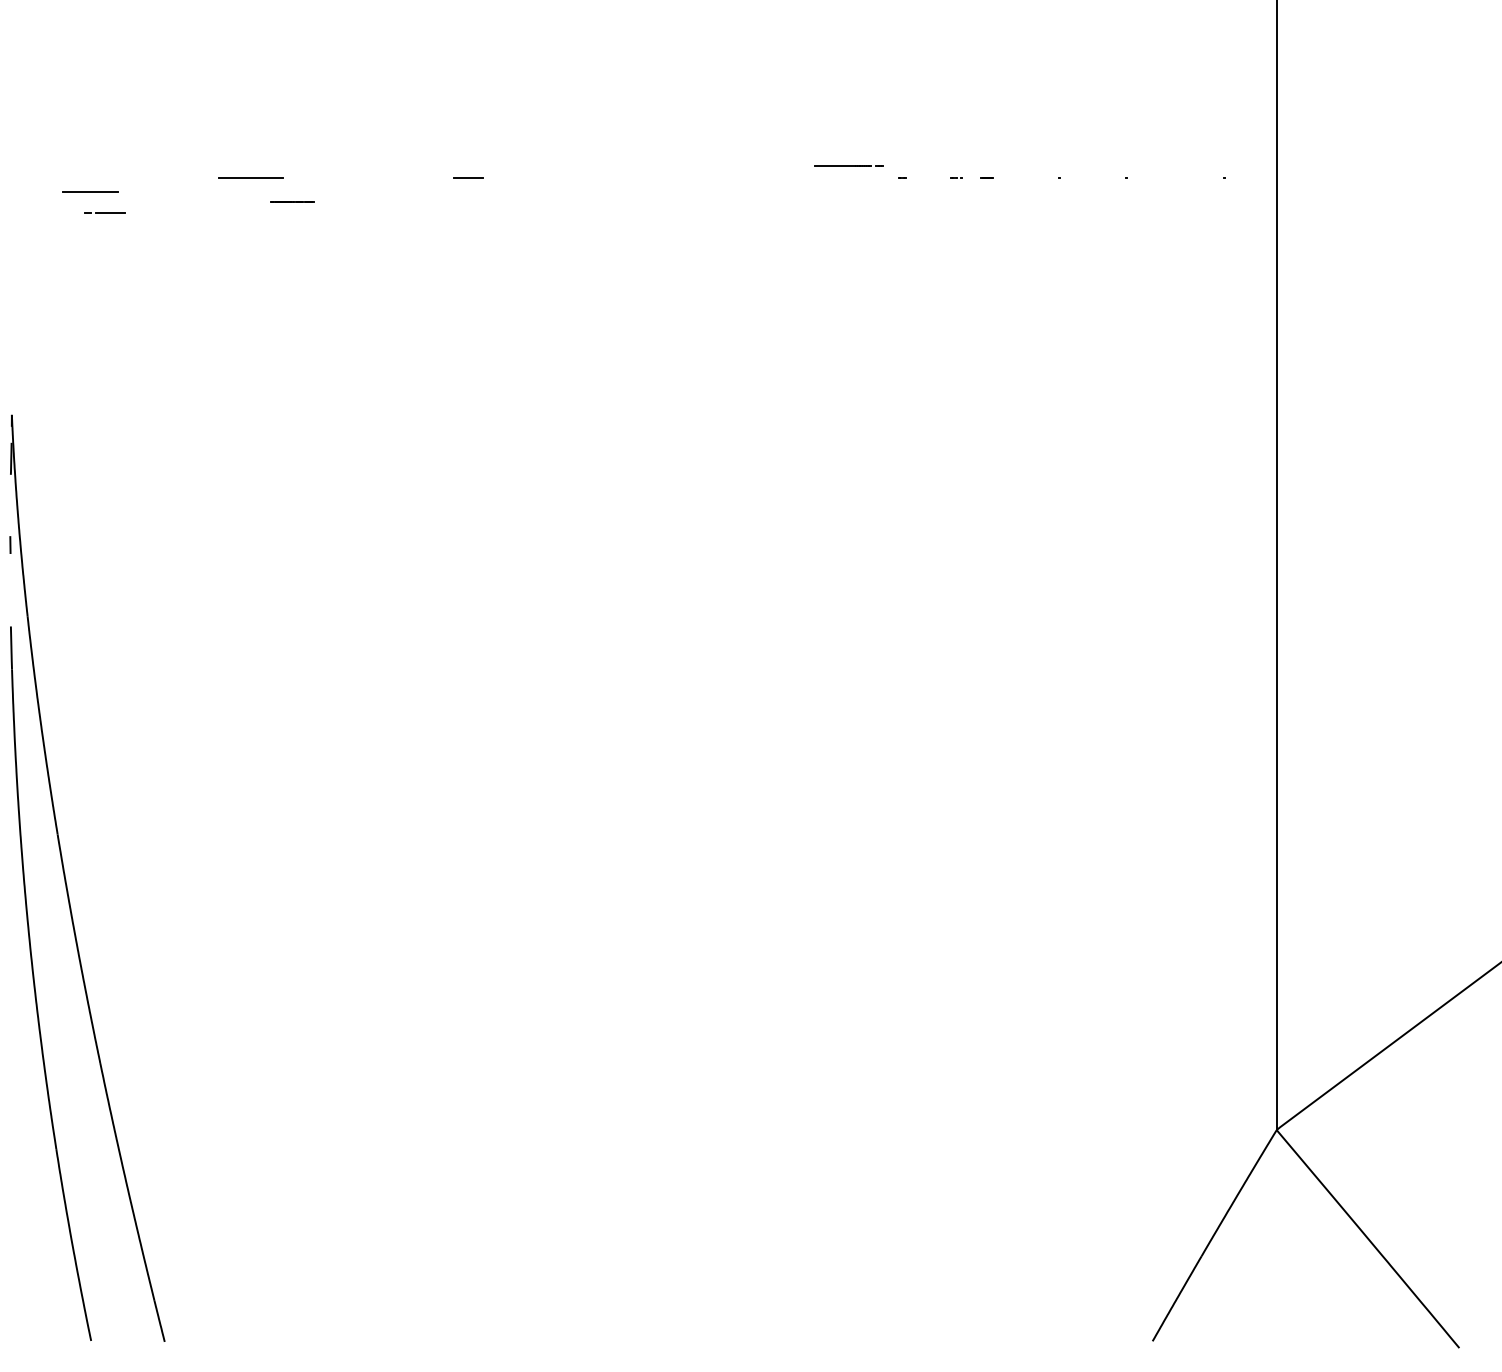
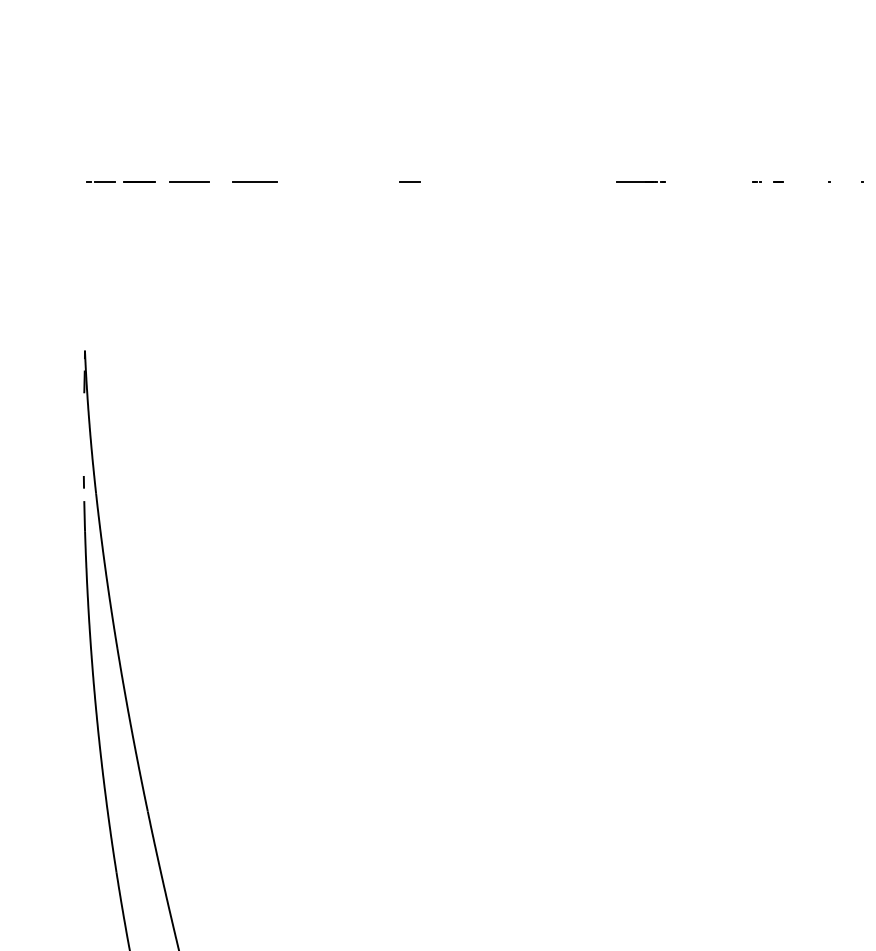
line: (848, 165) -> (640, 181), moved
line: (90, 191) -> (189, 181), moved
line: (292, 201) -> (139, 181), moved
line: (104, 212) -> (101, 181), moved
line: (10, 544) -> (83, 481), moved

